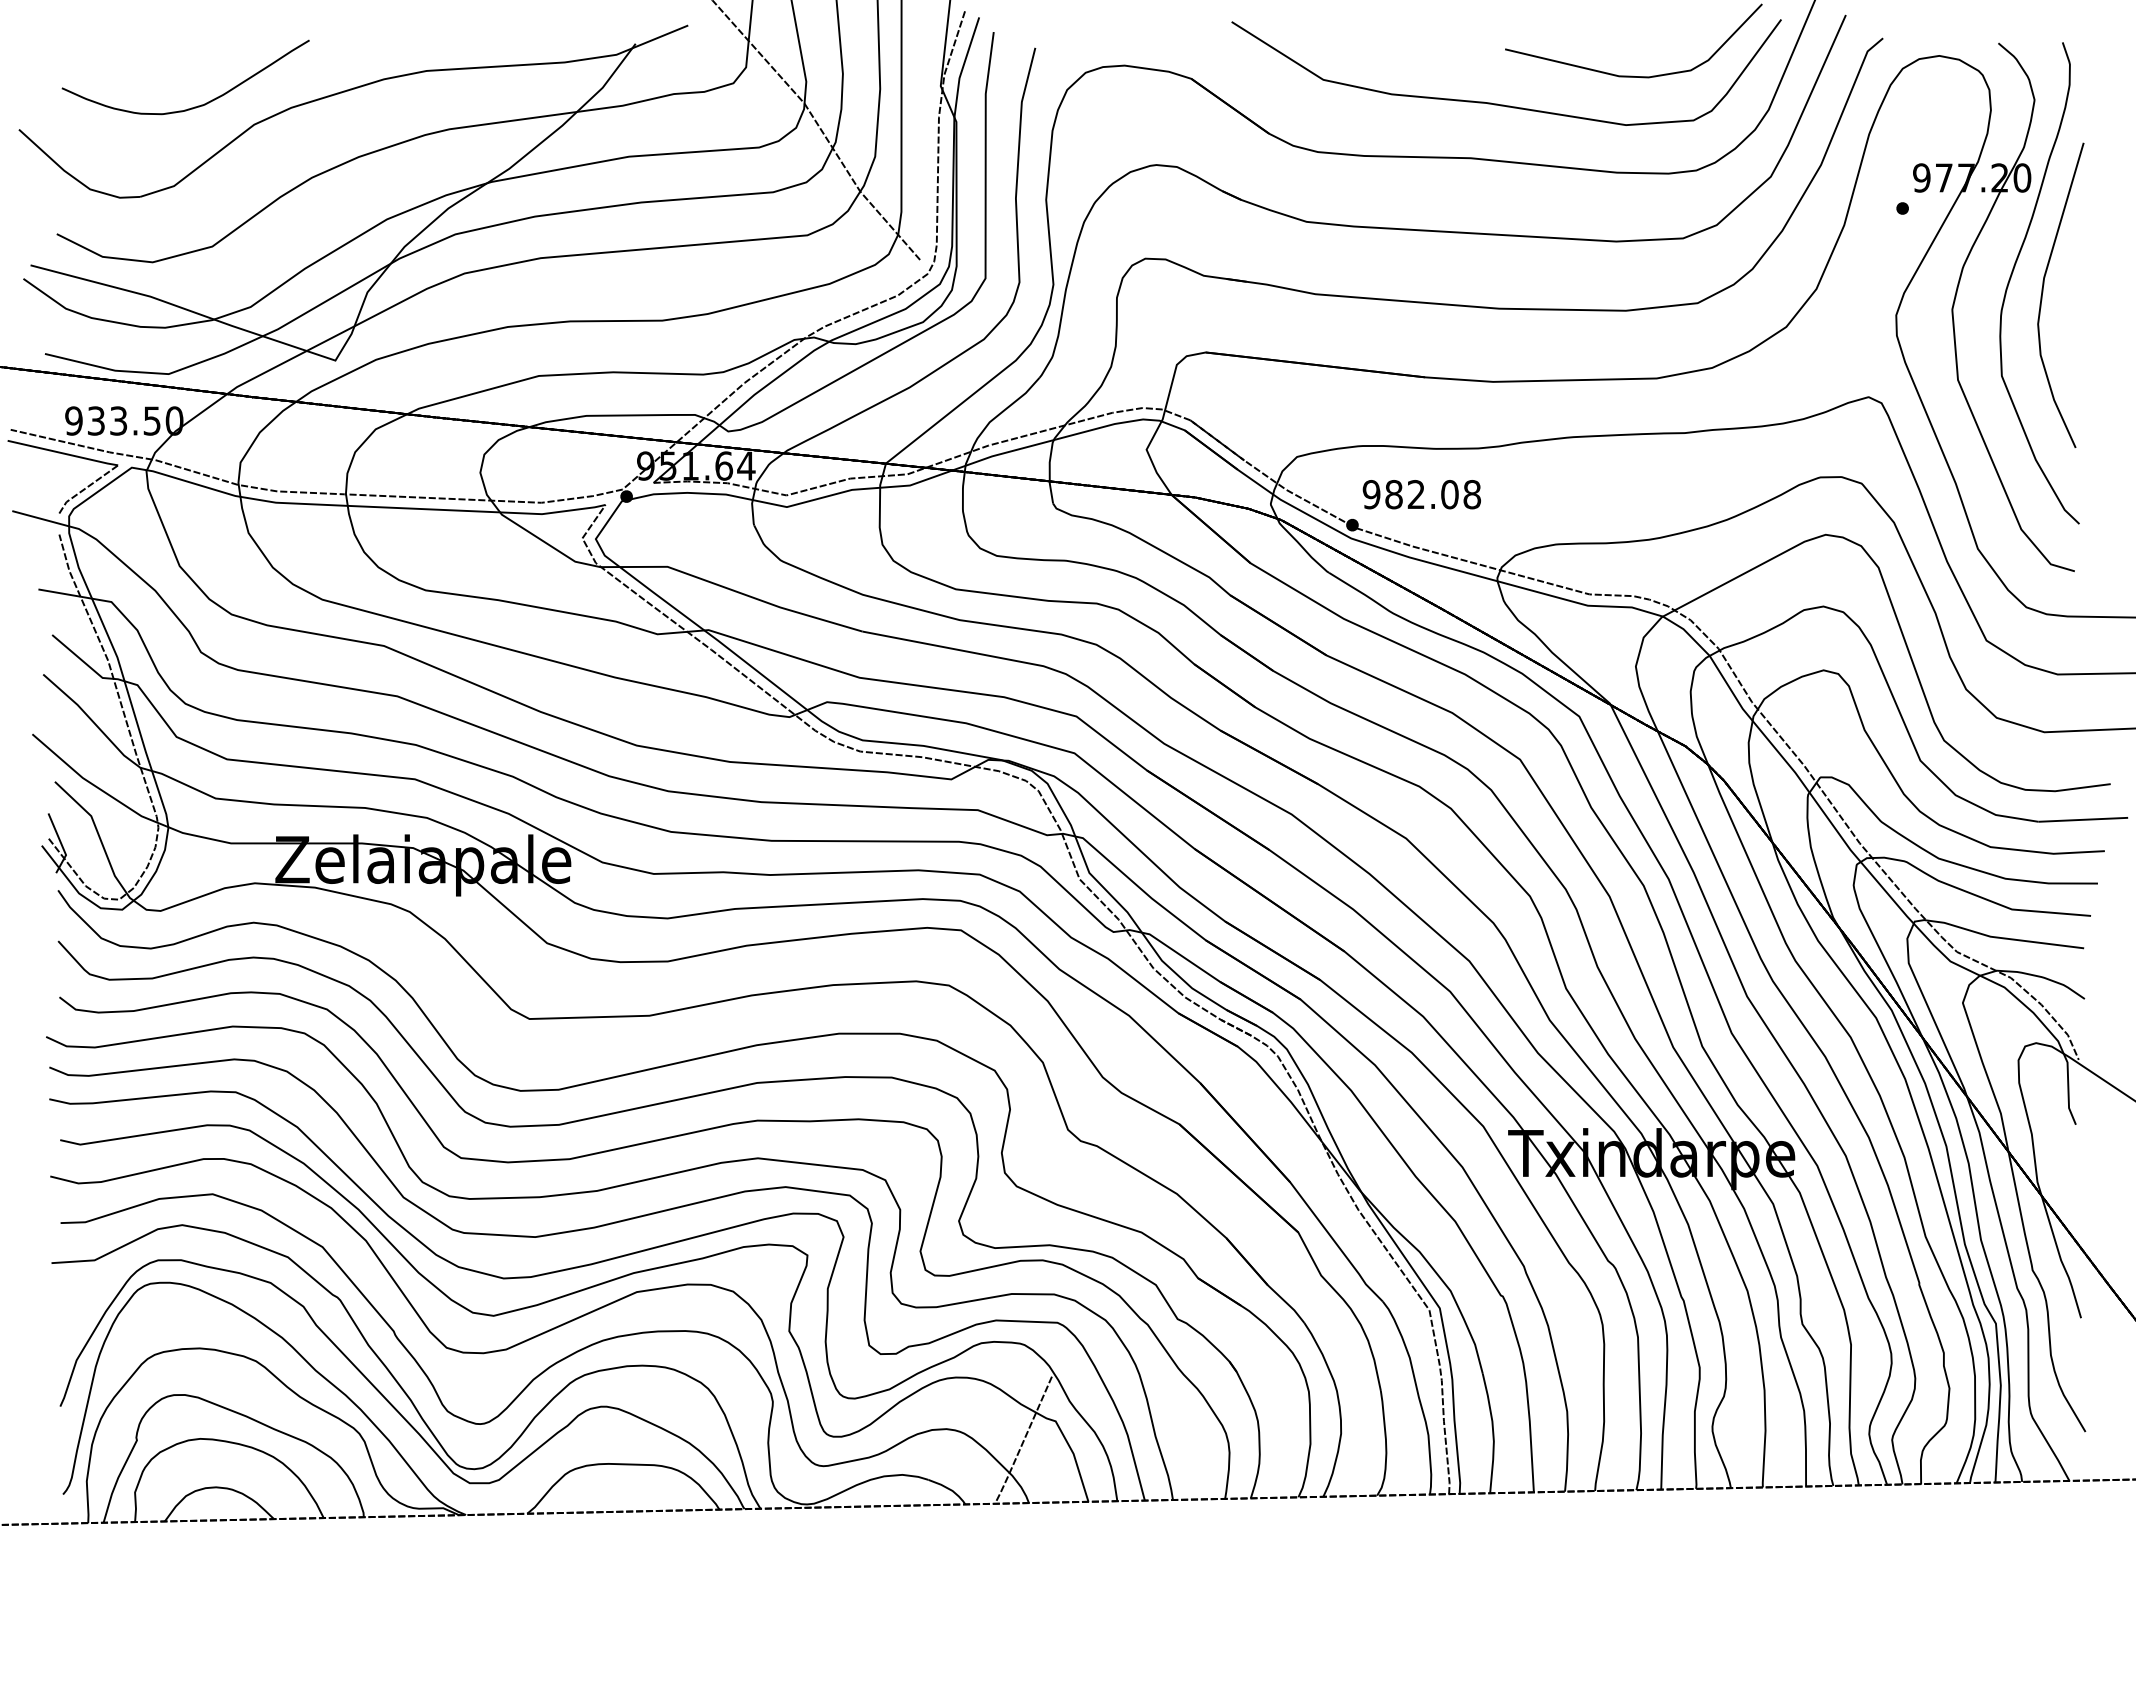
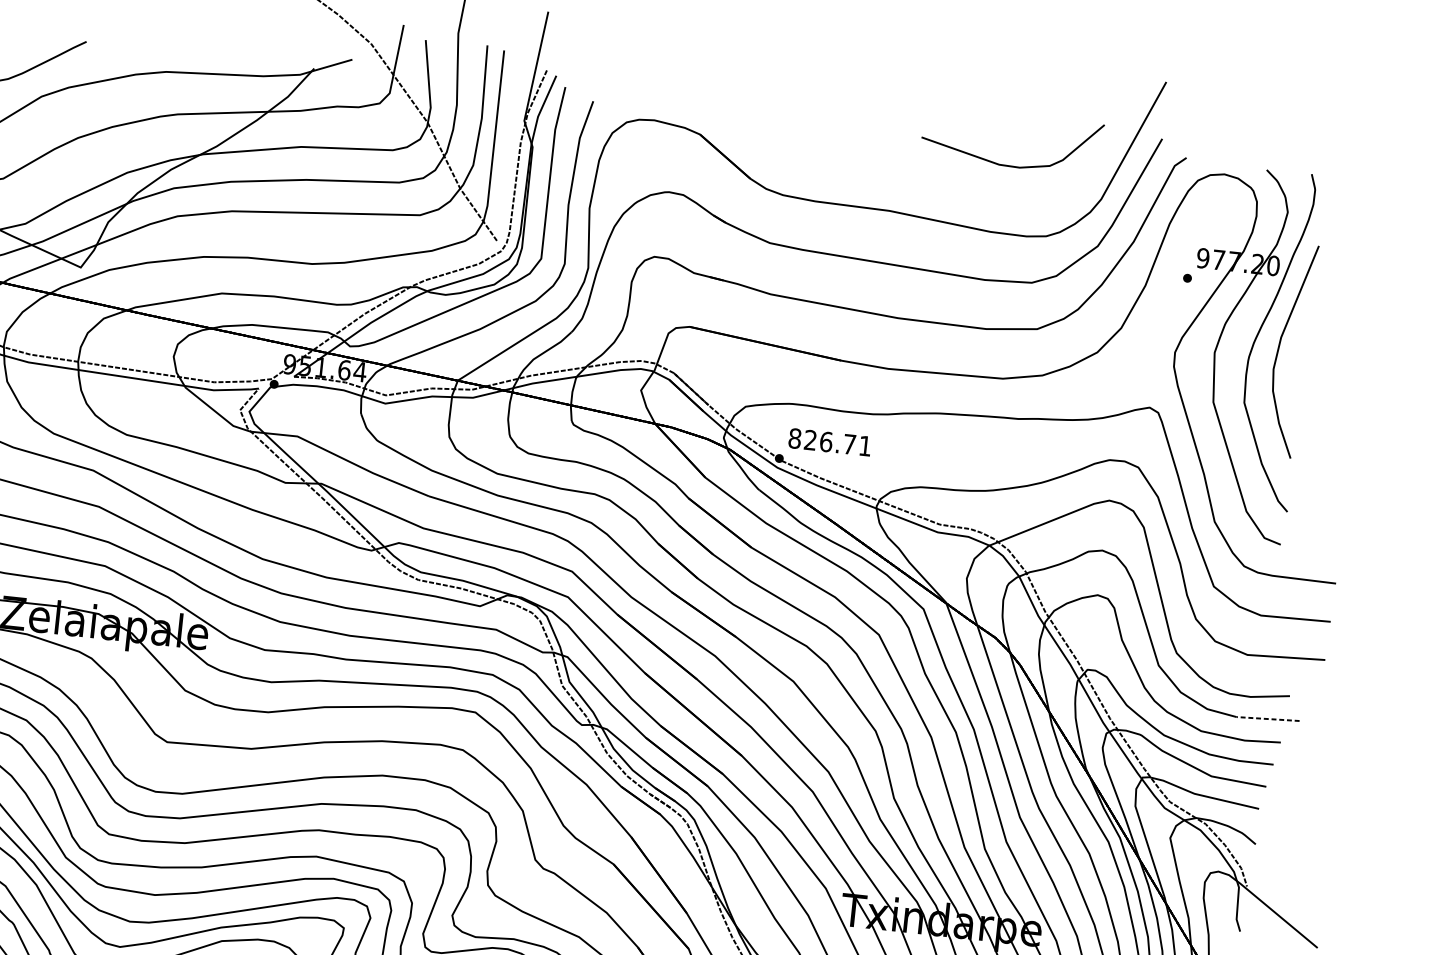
curve: (1504, 104) -> (917, 175), removed
text: (1421, 494) -> (829, 442), 982.08 -> 826.71
line: (2083, 819) -> (1268, 718), solid -> dashed

